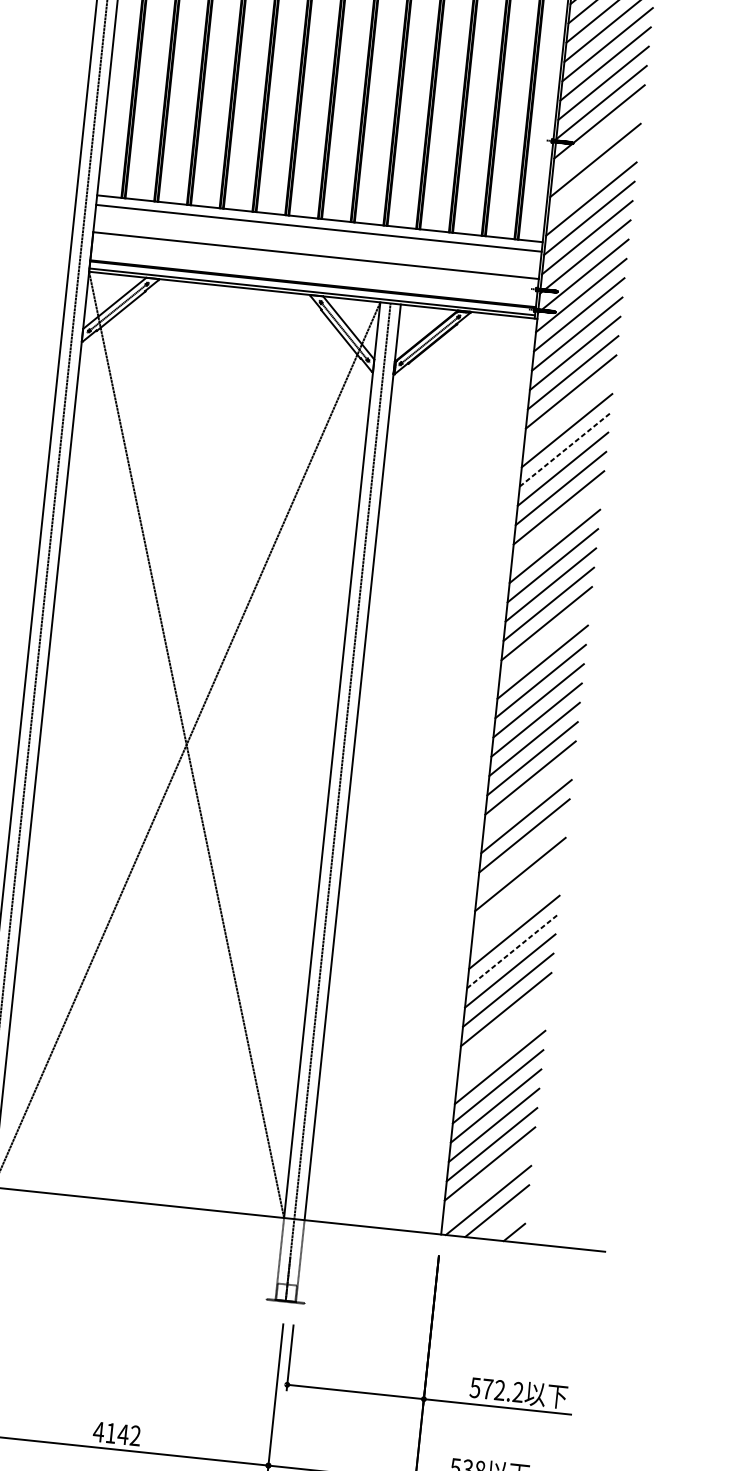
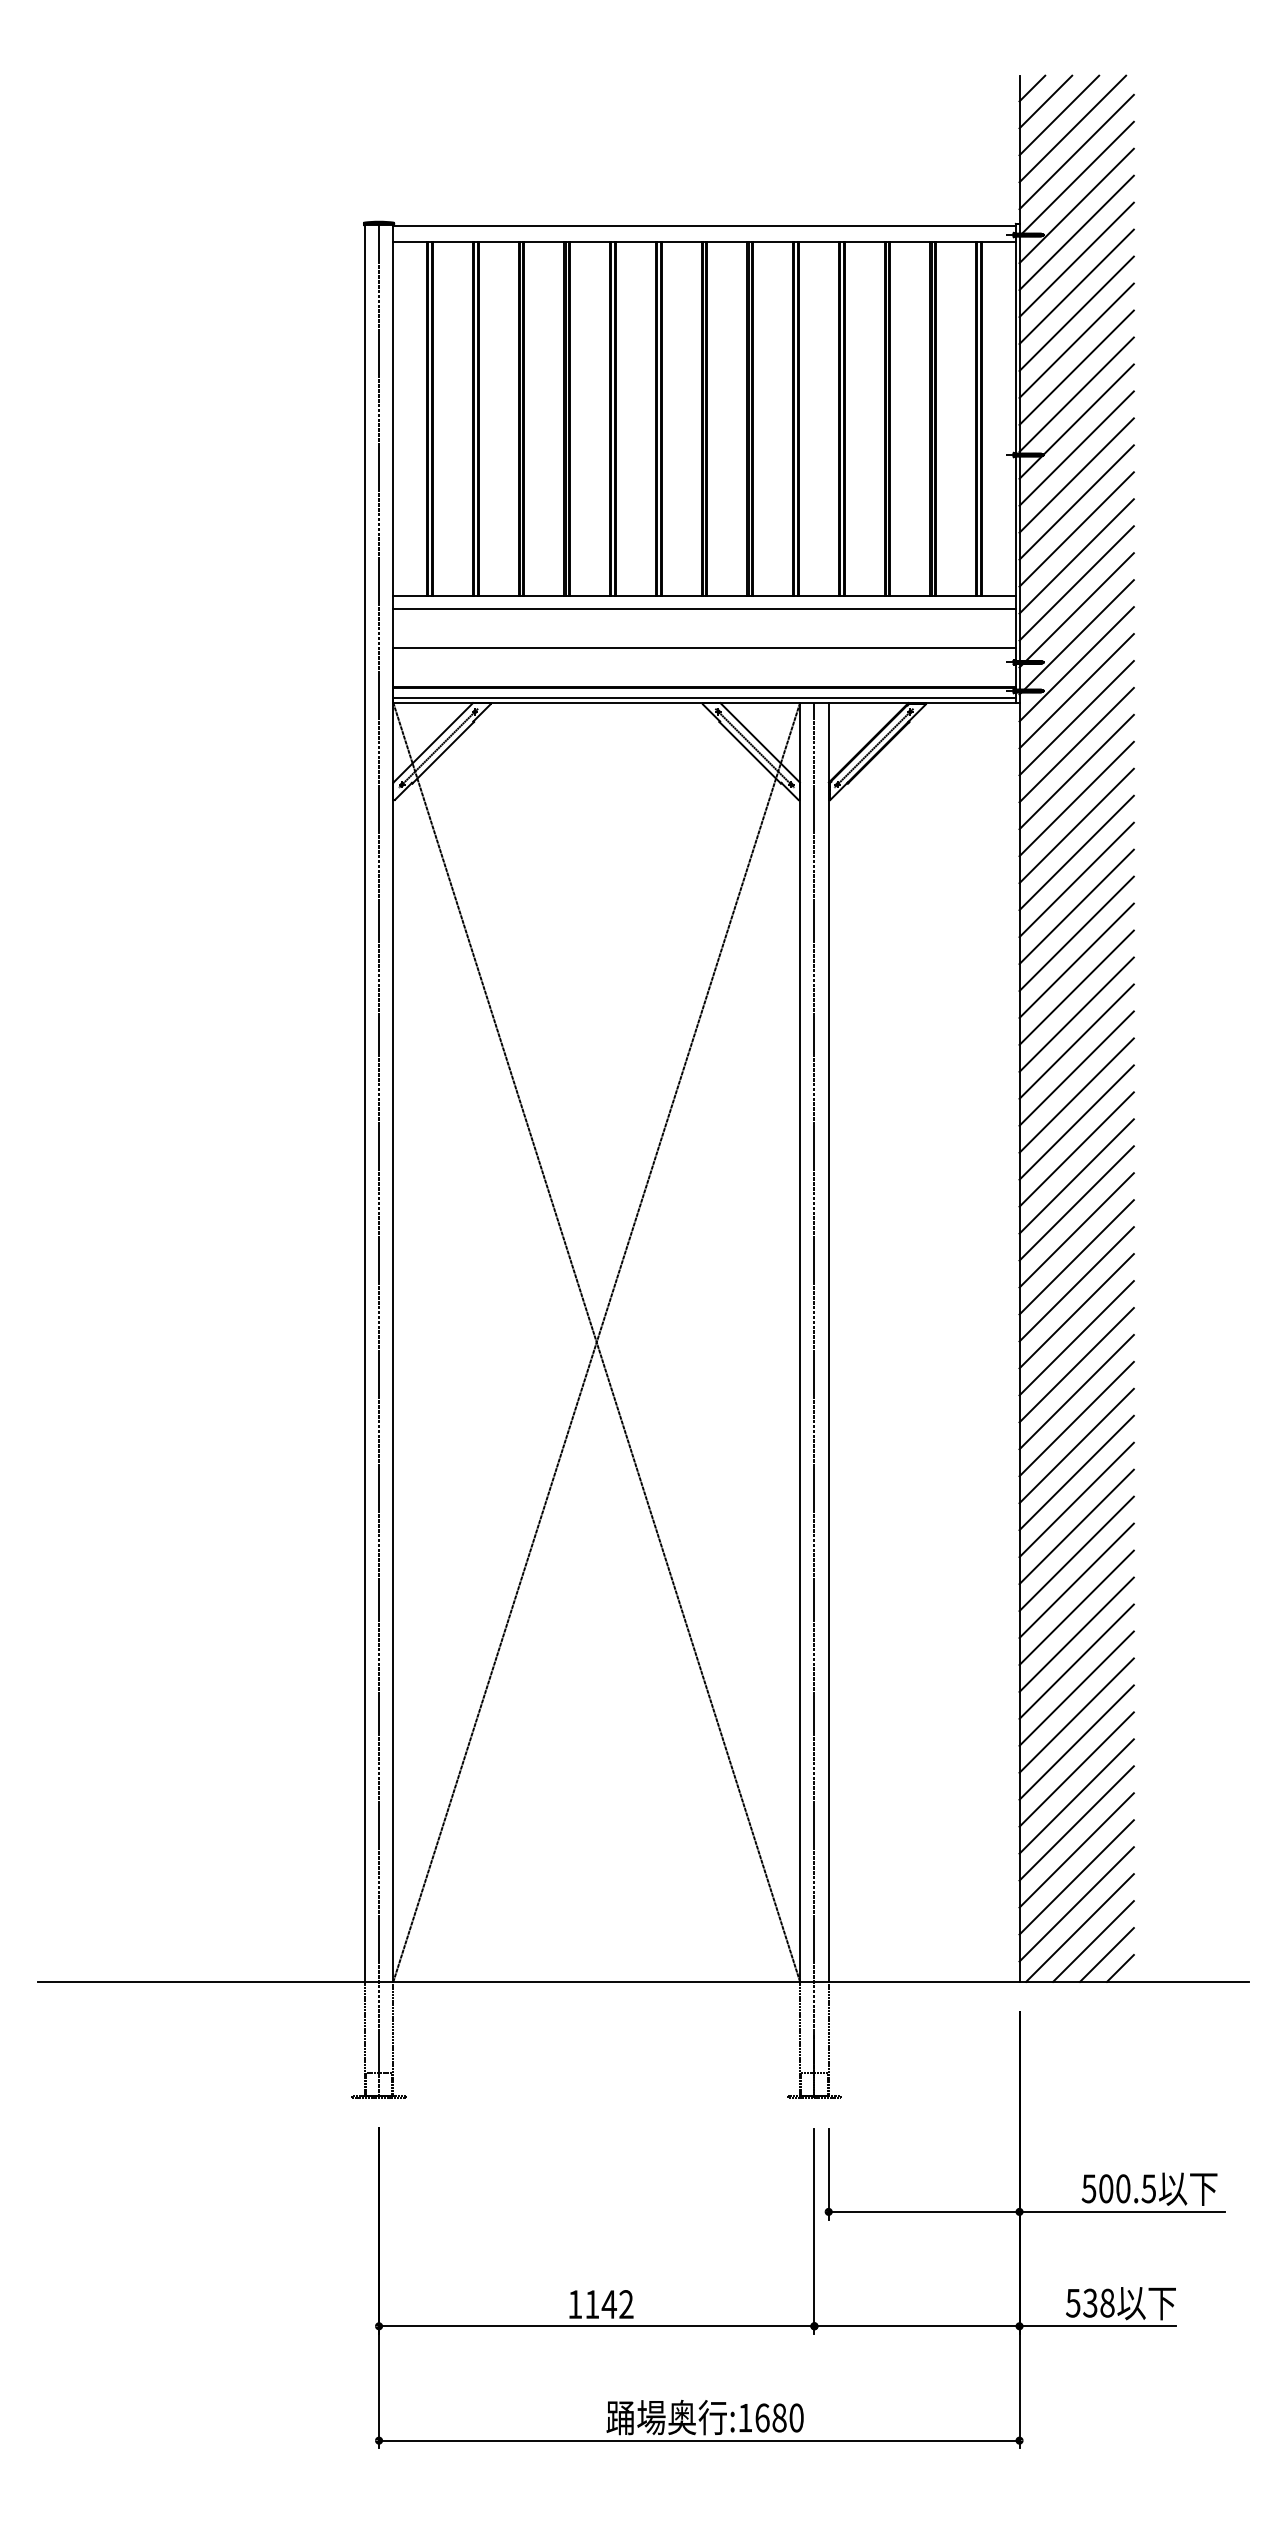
line: (597, 141) -> (1076, 448), added
line: (593, 179) -> (1076, 502), added
line: (568, 410) -> (1076, 825), added
line: (564, 449) -> (1076, 879), dashed -> solid
line: (556, 526) -> (1076, 987), added
line: (544, 642) -> (1076, 1149), added
line: (528, 797) -> (1076, 1365), added
line: (522, 854) -> (1076, 1445), added
line: (518, 893) -> (1076, 1499), added
line: (516, 912) -> (1076, 1526), added
line: (512, 951) -> (1076, 1580), dashed -> solid
line: (504, 1028) -> (1076, 1688), added
line: (502, 1048) -> (1076, 1715), added
line: (487, 1183) -> (1076, 1904), added
line: (505, 1221) -> (1106, 1954), added
text: (502, 1390) -> (1127, 2188), 572.2 -> 500.5
text: (98, 1431) -> (574, 2304), 4142 -> 1142

